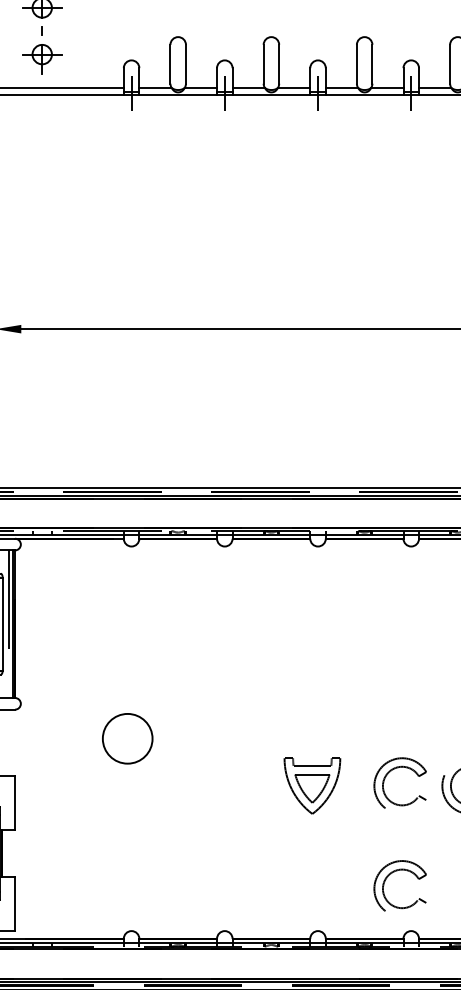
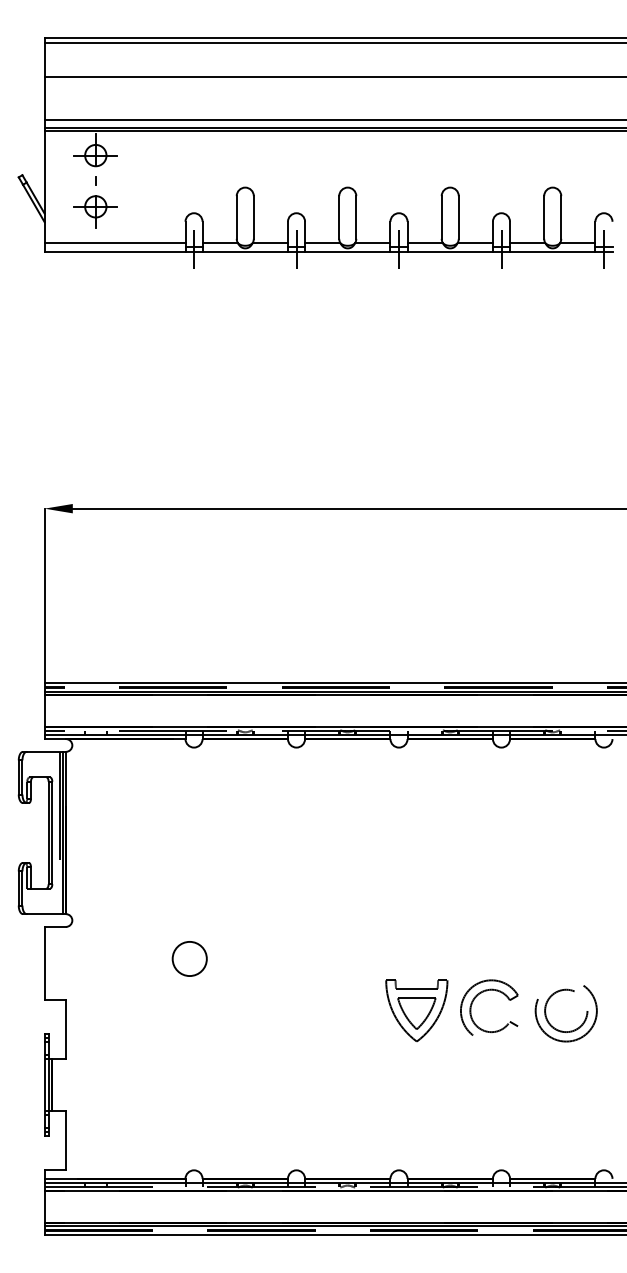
circle: (127, 738) -> (189, 958), size x0.62
part: (312, 785) -> (416, 1010), moved
part: (398, 871) -> (487, 1104), removed

